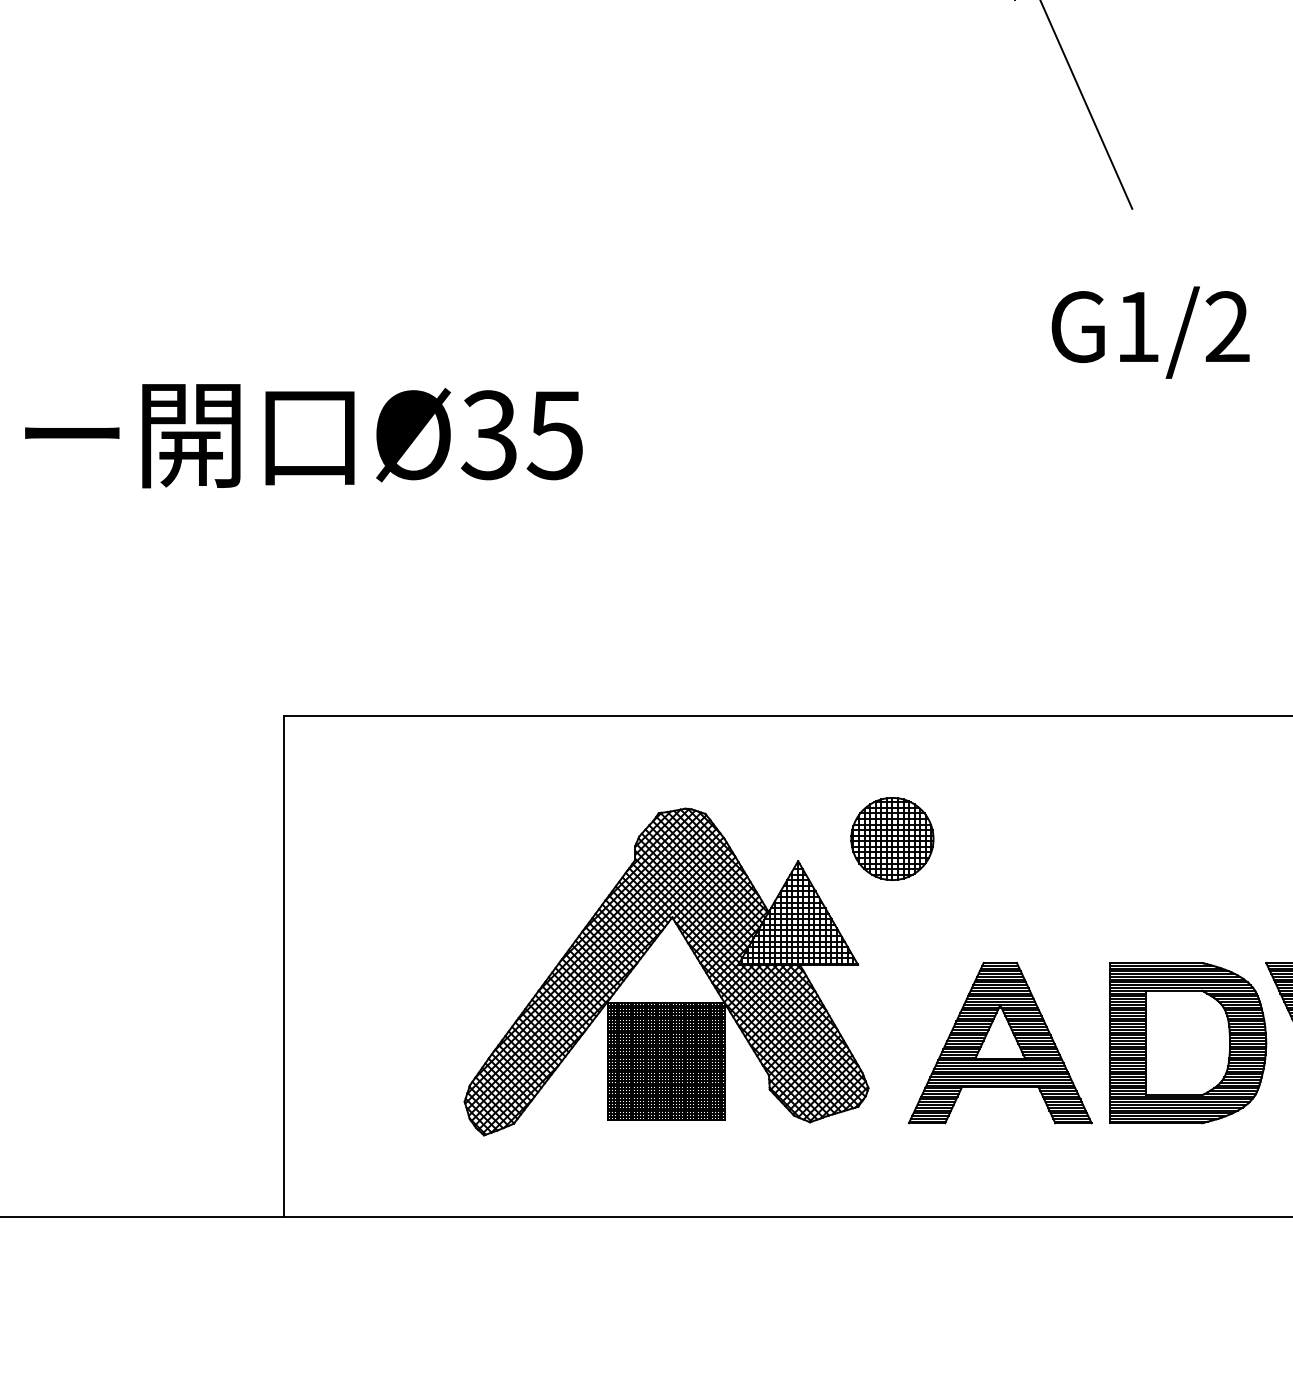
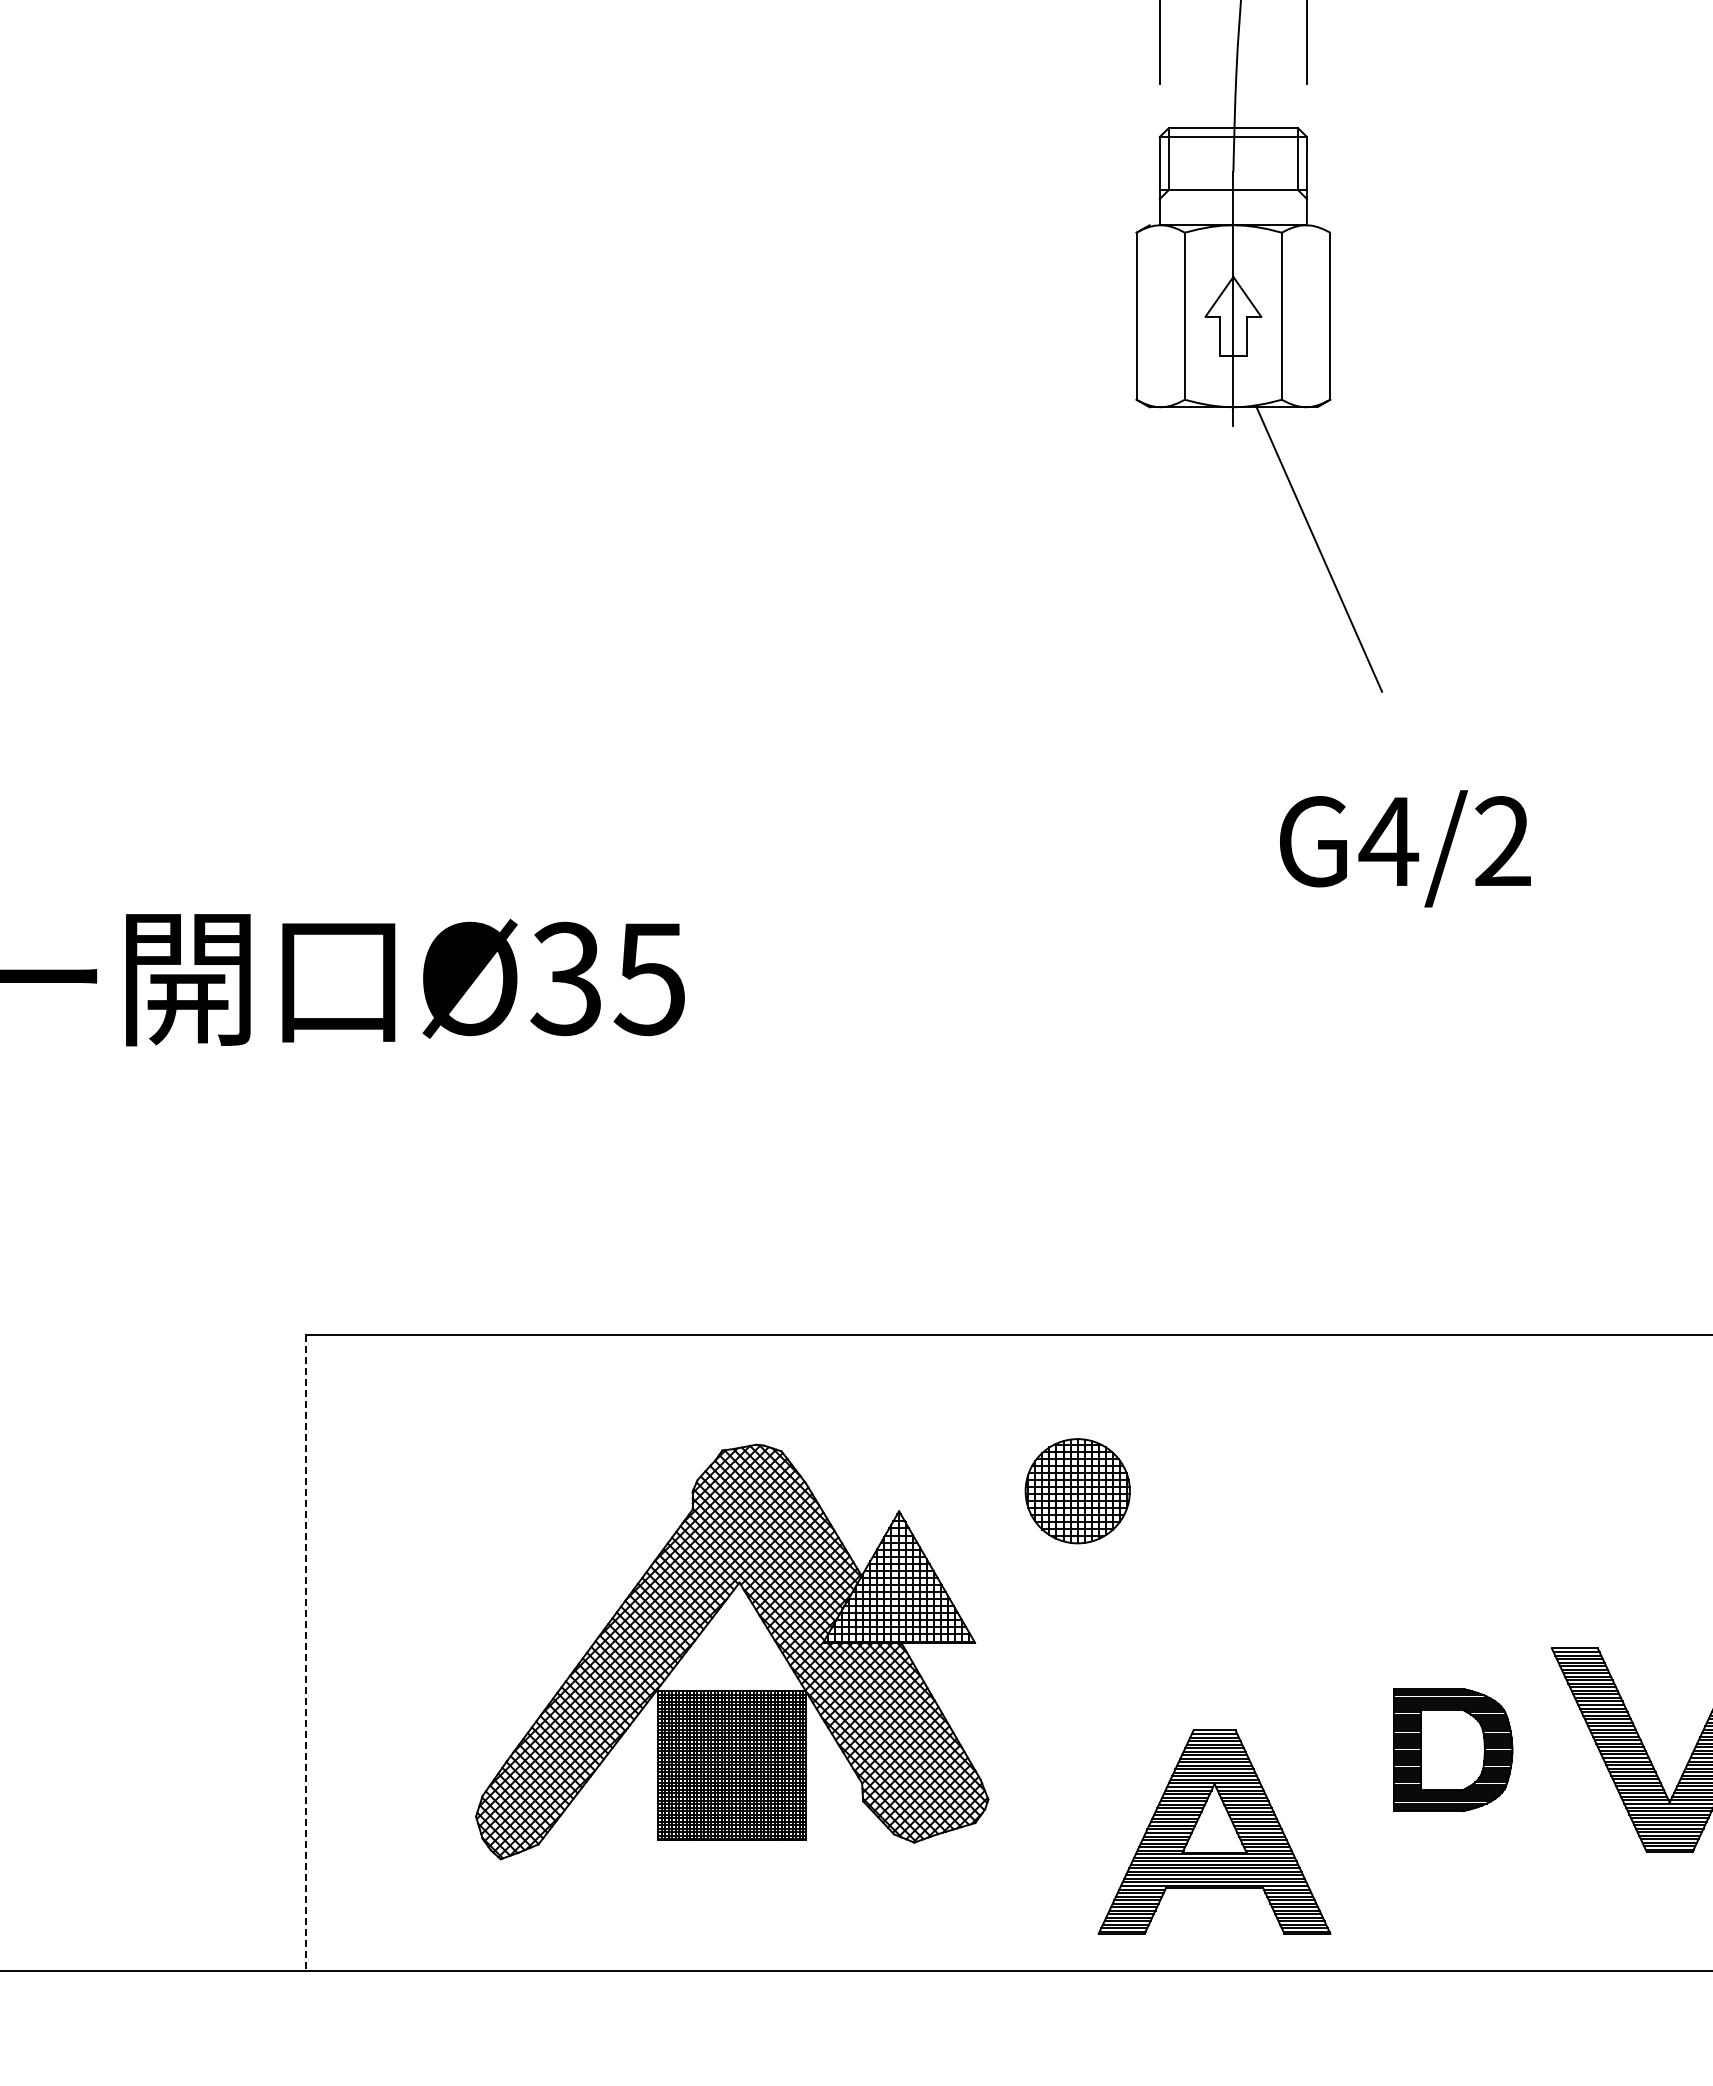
text: (1137, 326) -> (1388, 841), G1/2 -> G4/2
line: (283, 966) -> (305, 1653), solid -> dashed
part: (666, 971) -> (732, 1651), moved
part: (1000, 1042) -> (1214, 1831), moved
part: (1187, 1042) -> (1452, 1749), size x0.6

